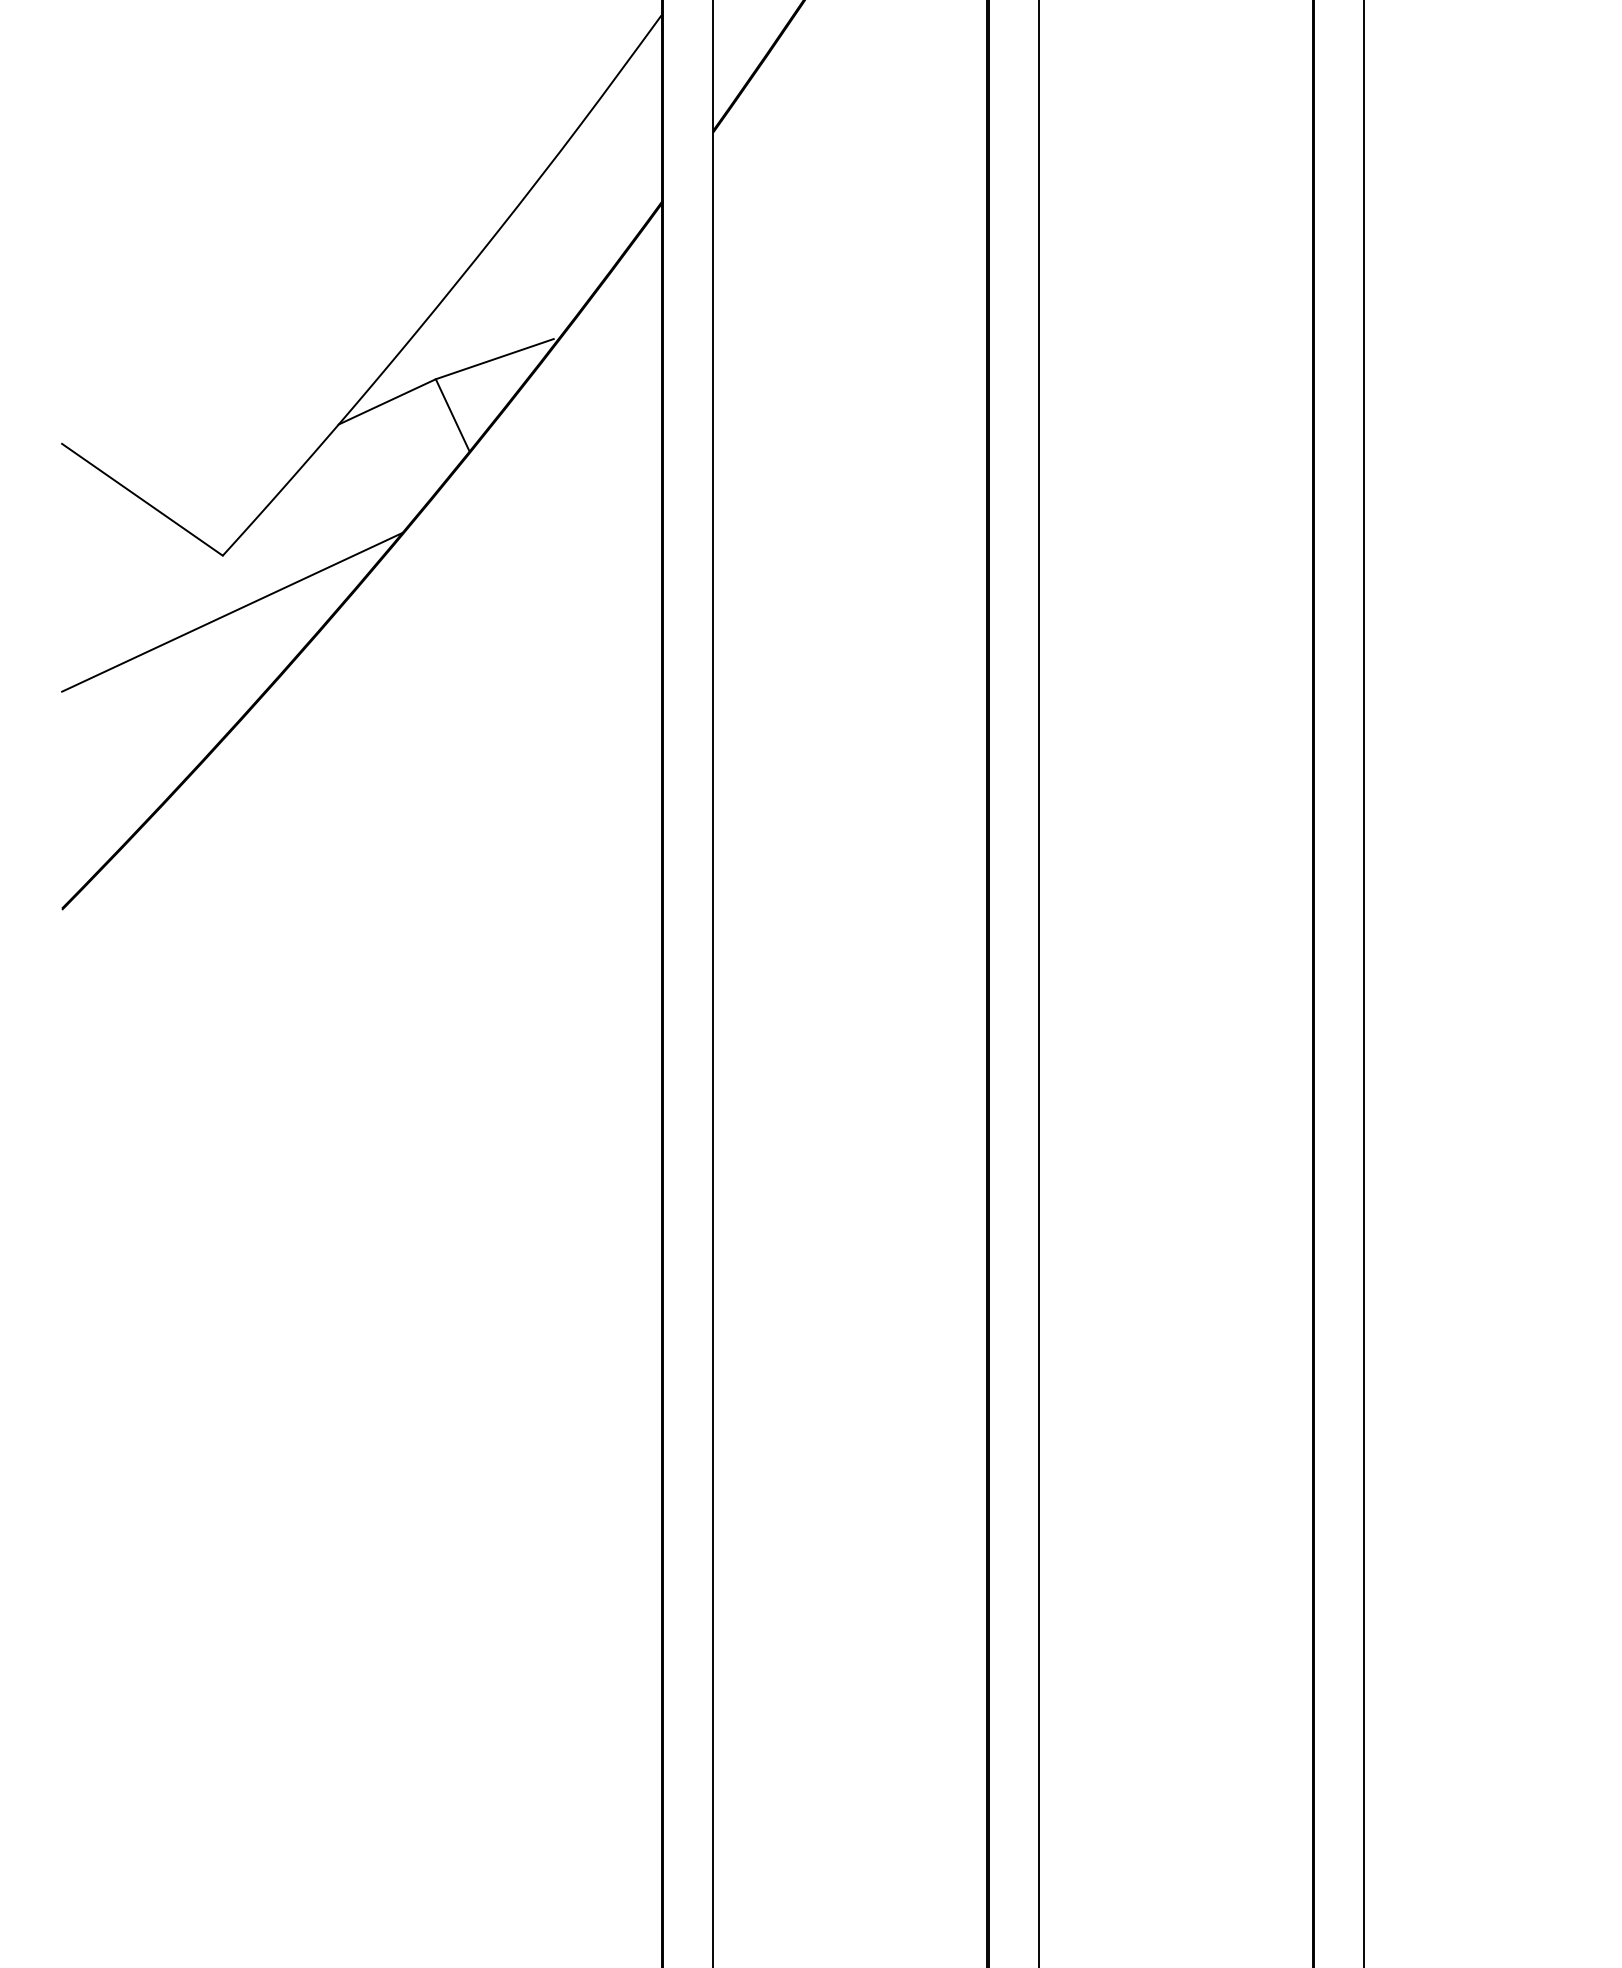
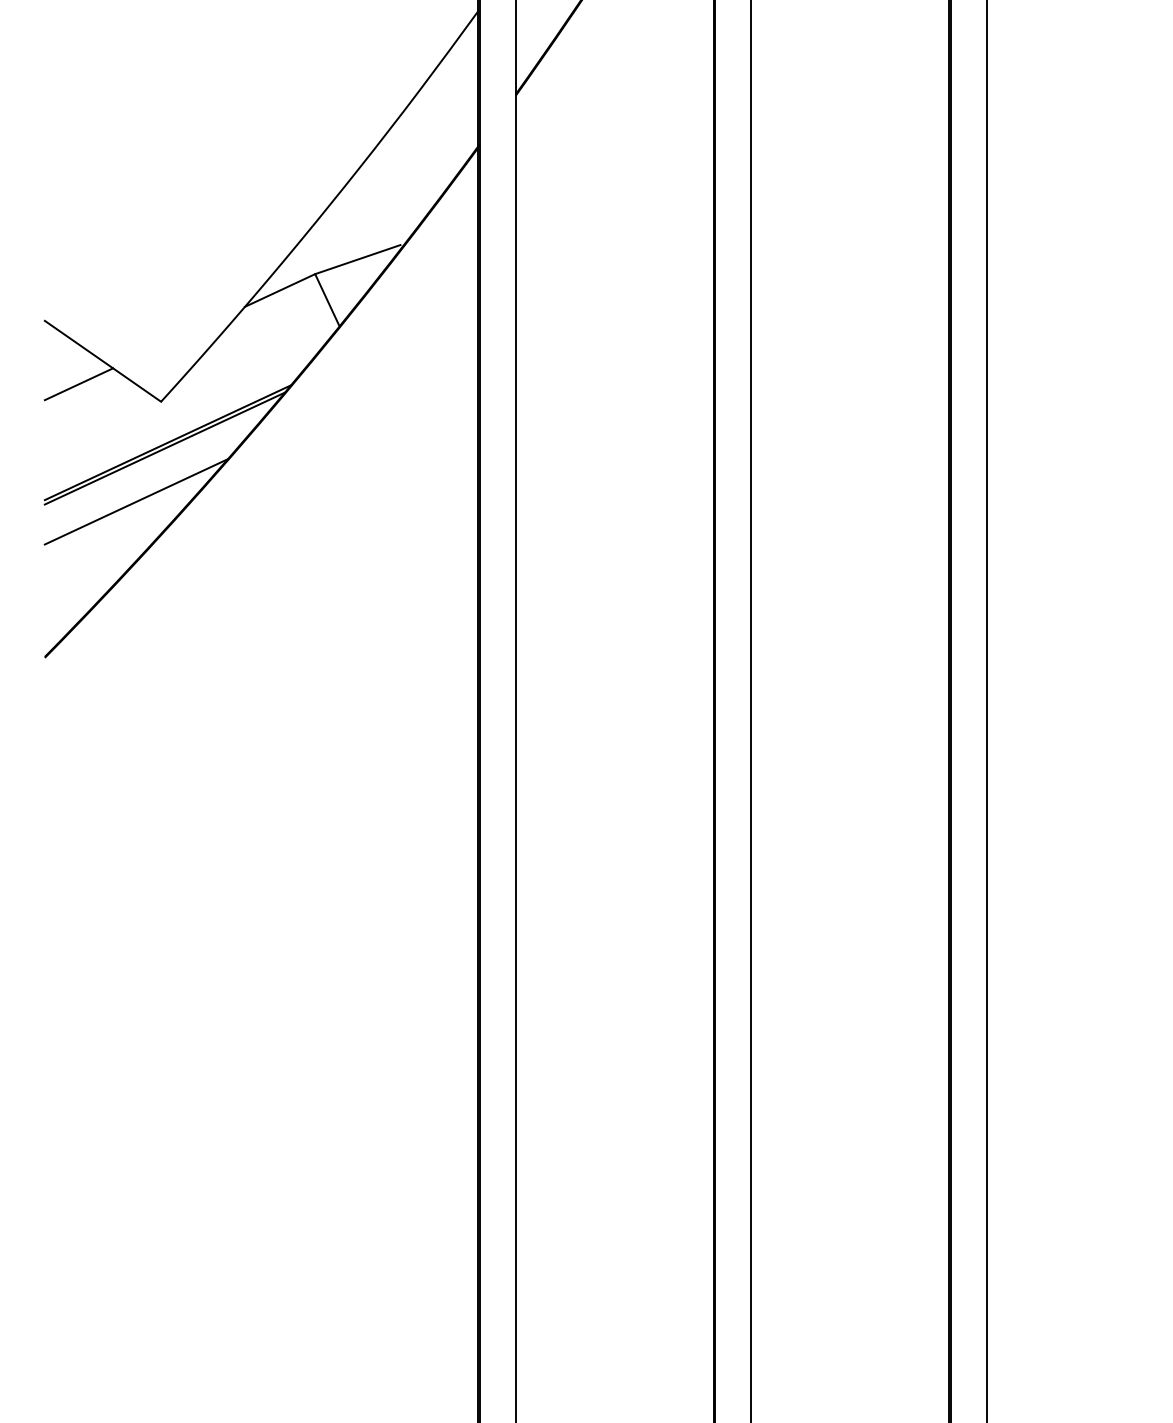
line: (109, 531) -> (79, 384), added
line: (228, 620) -> (165, 448), added
line: (188, 694) -> (136, 502), added

